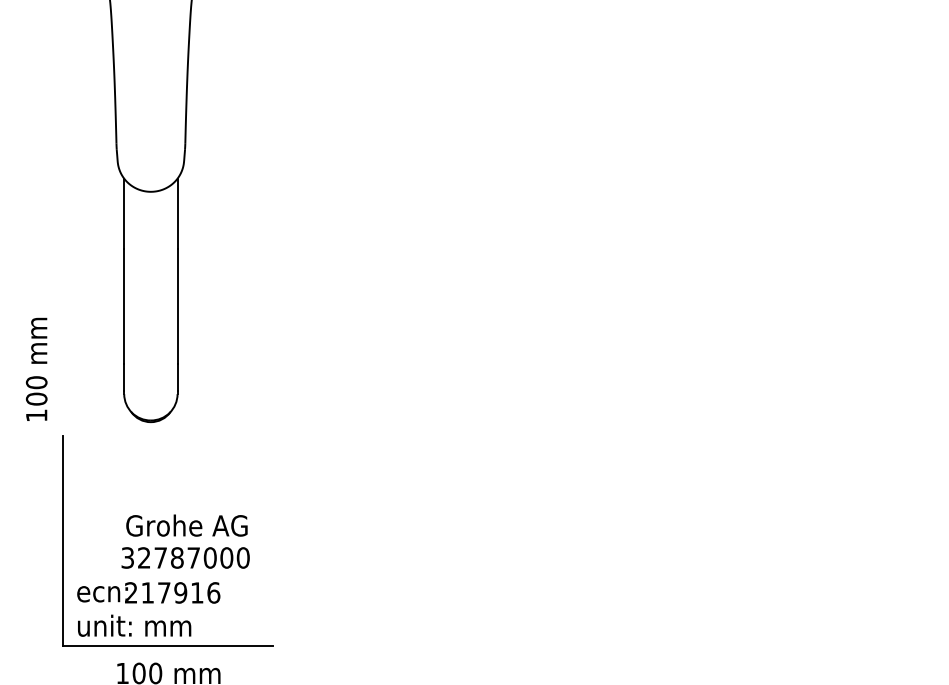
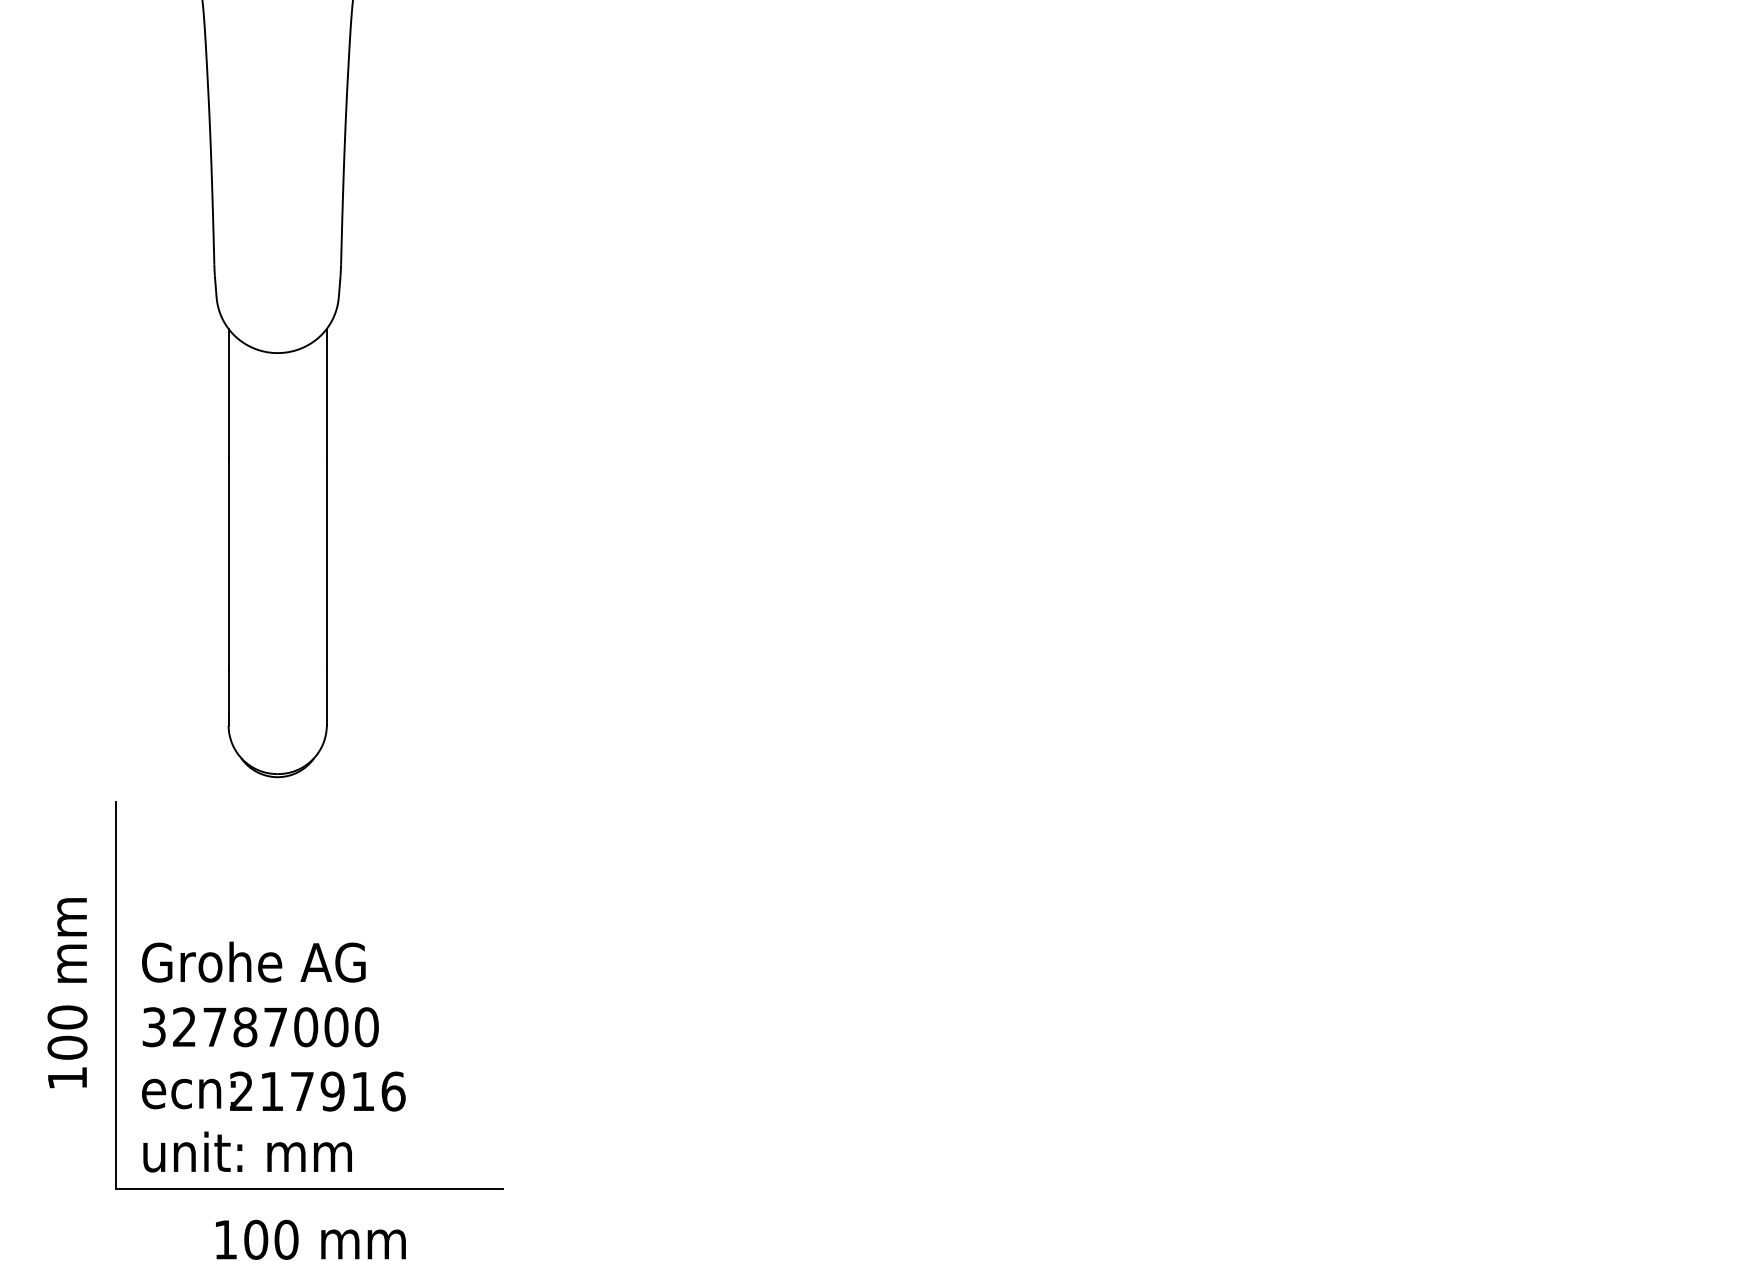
text: (36, 368) -> (67, 991), moved
text: (186, 525) -> (253, 961), moved
text: (185, 557) -> (260, 1026), moved

